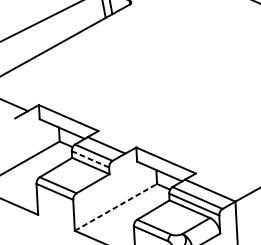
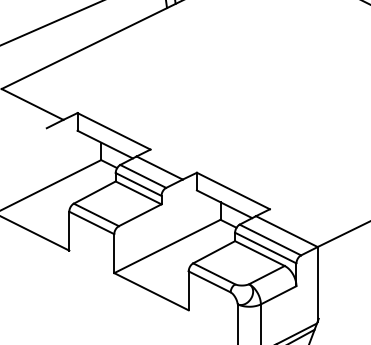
line: (90, 159) -> (138, 184), dashed -> solid
line: (116, 207) -> (167, 246), dashed -> solid

